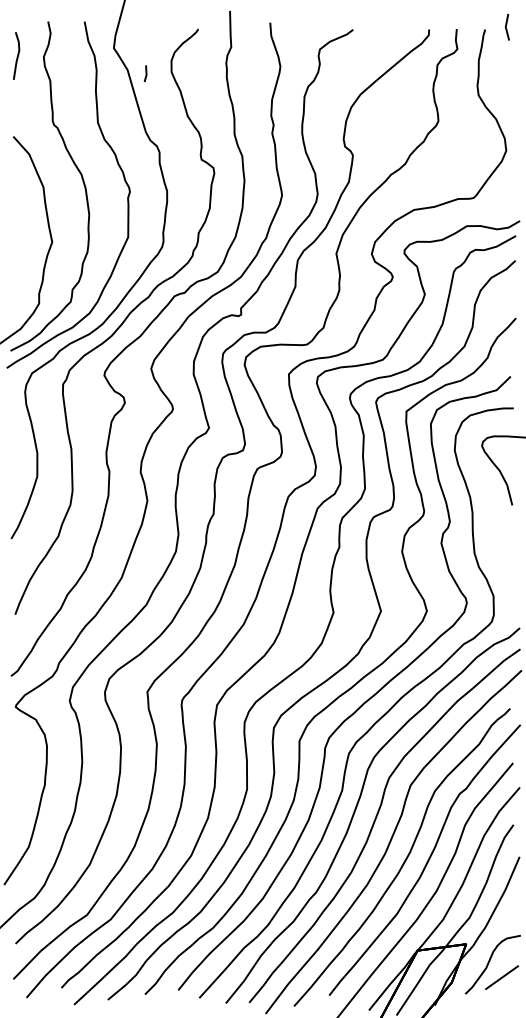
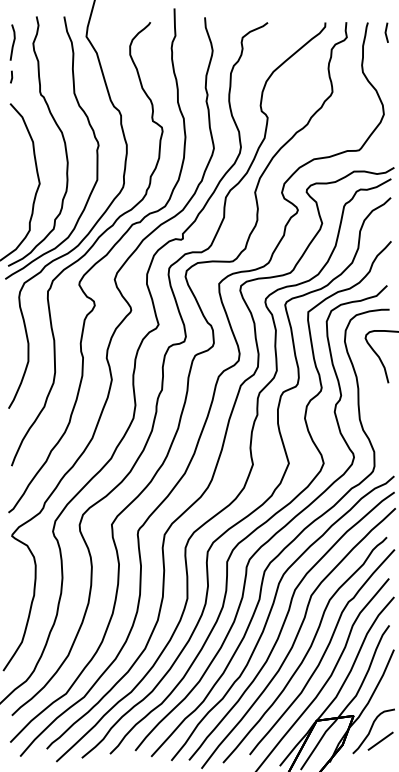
line: (507, 26) -> (386, 32), moved
line: (145, 73) -> (11, 76), moved

